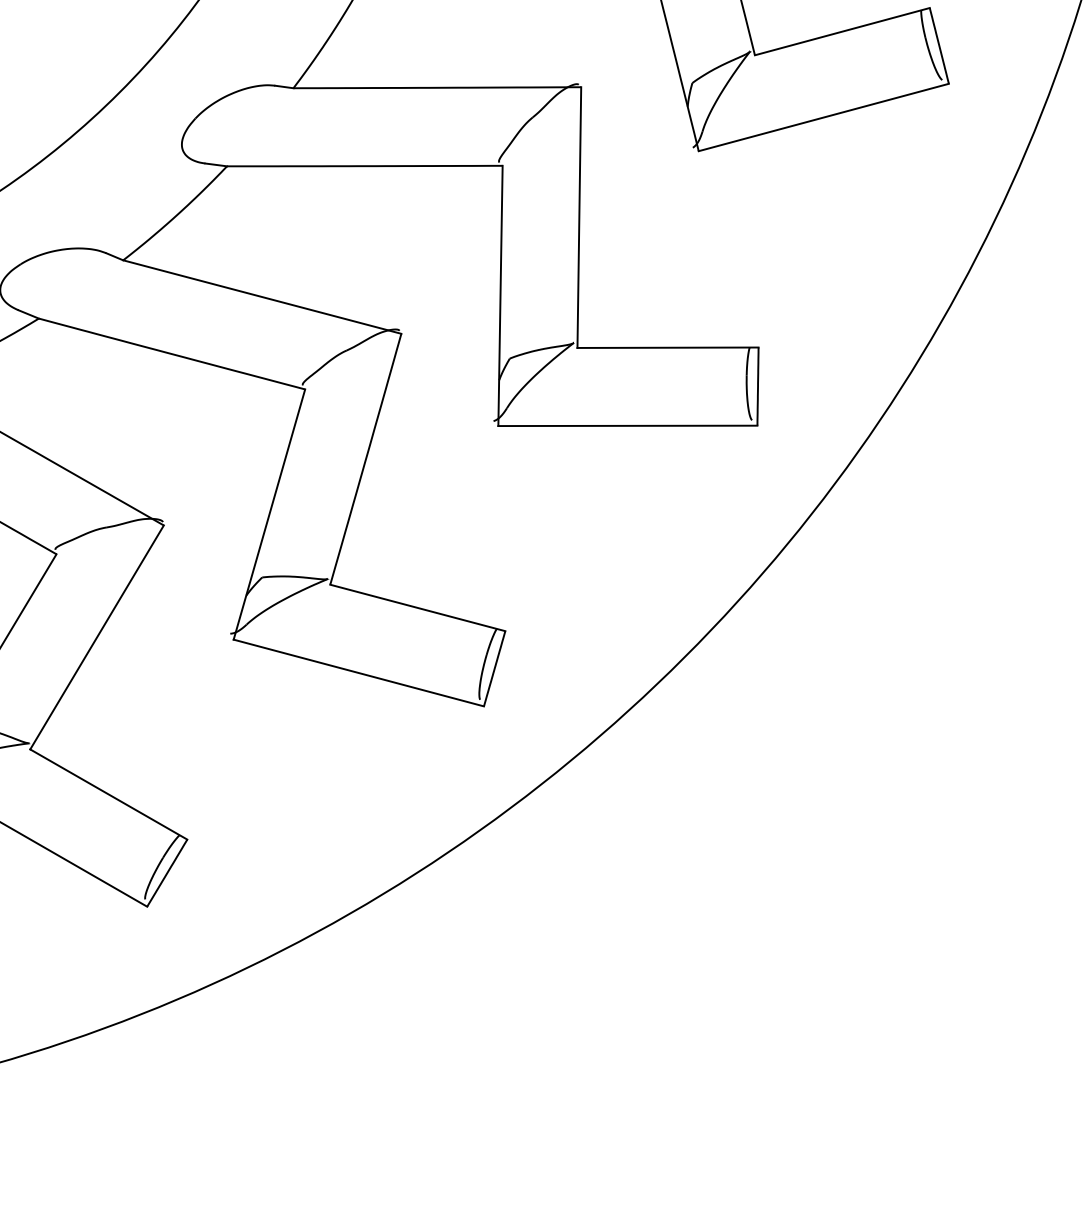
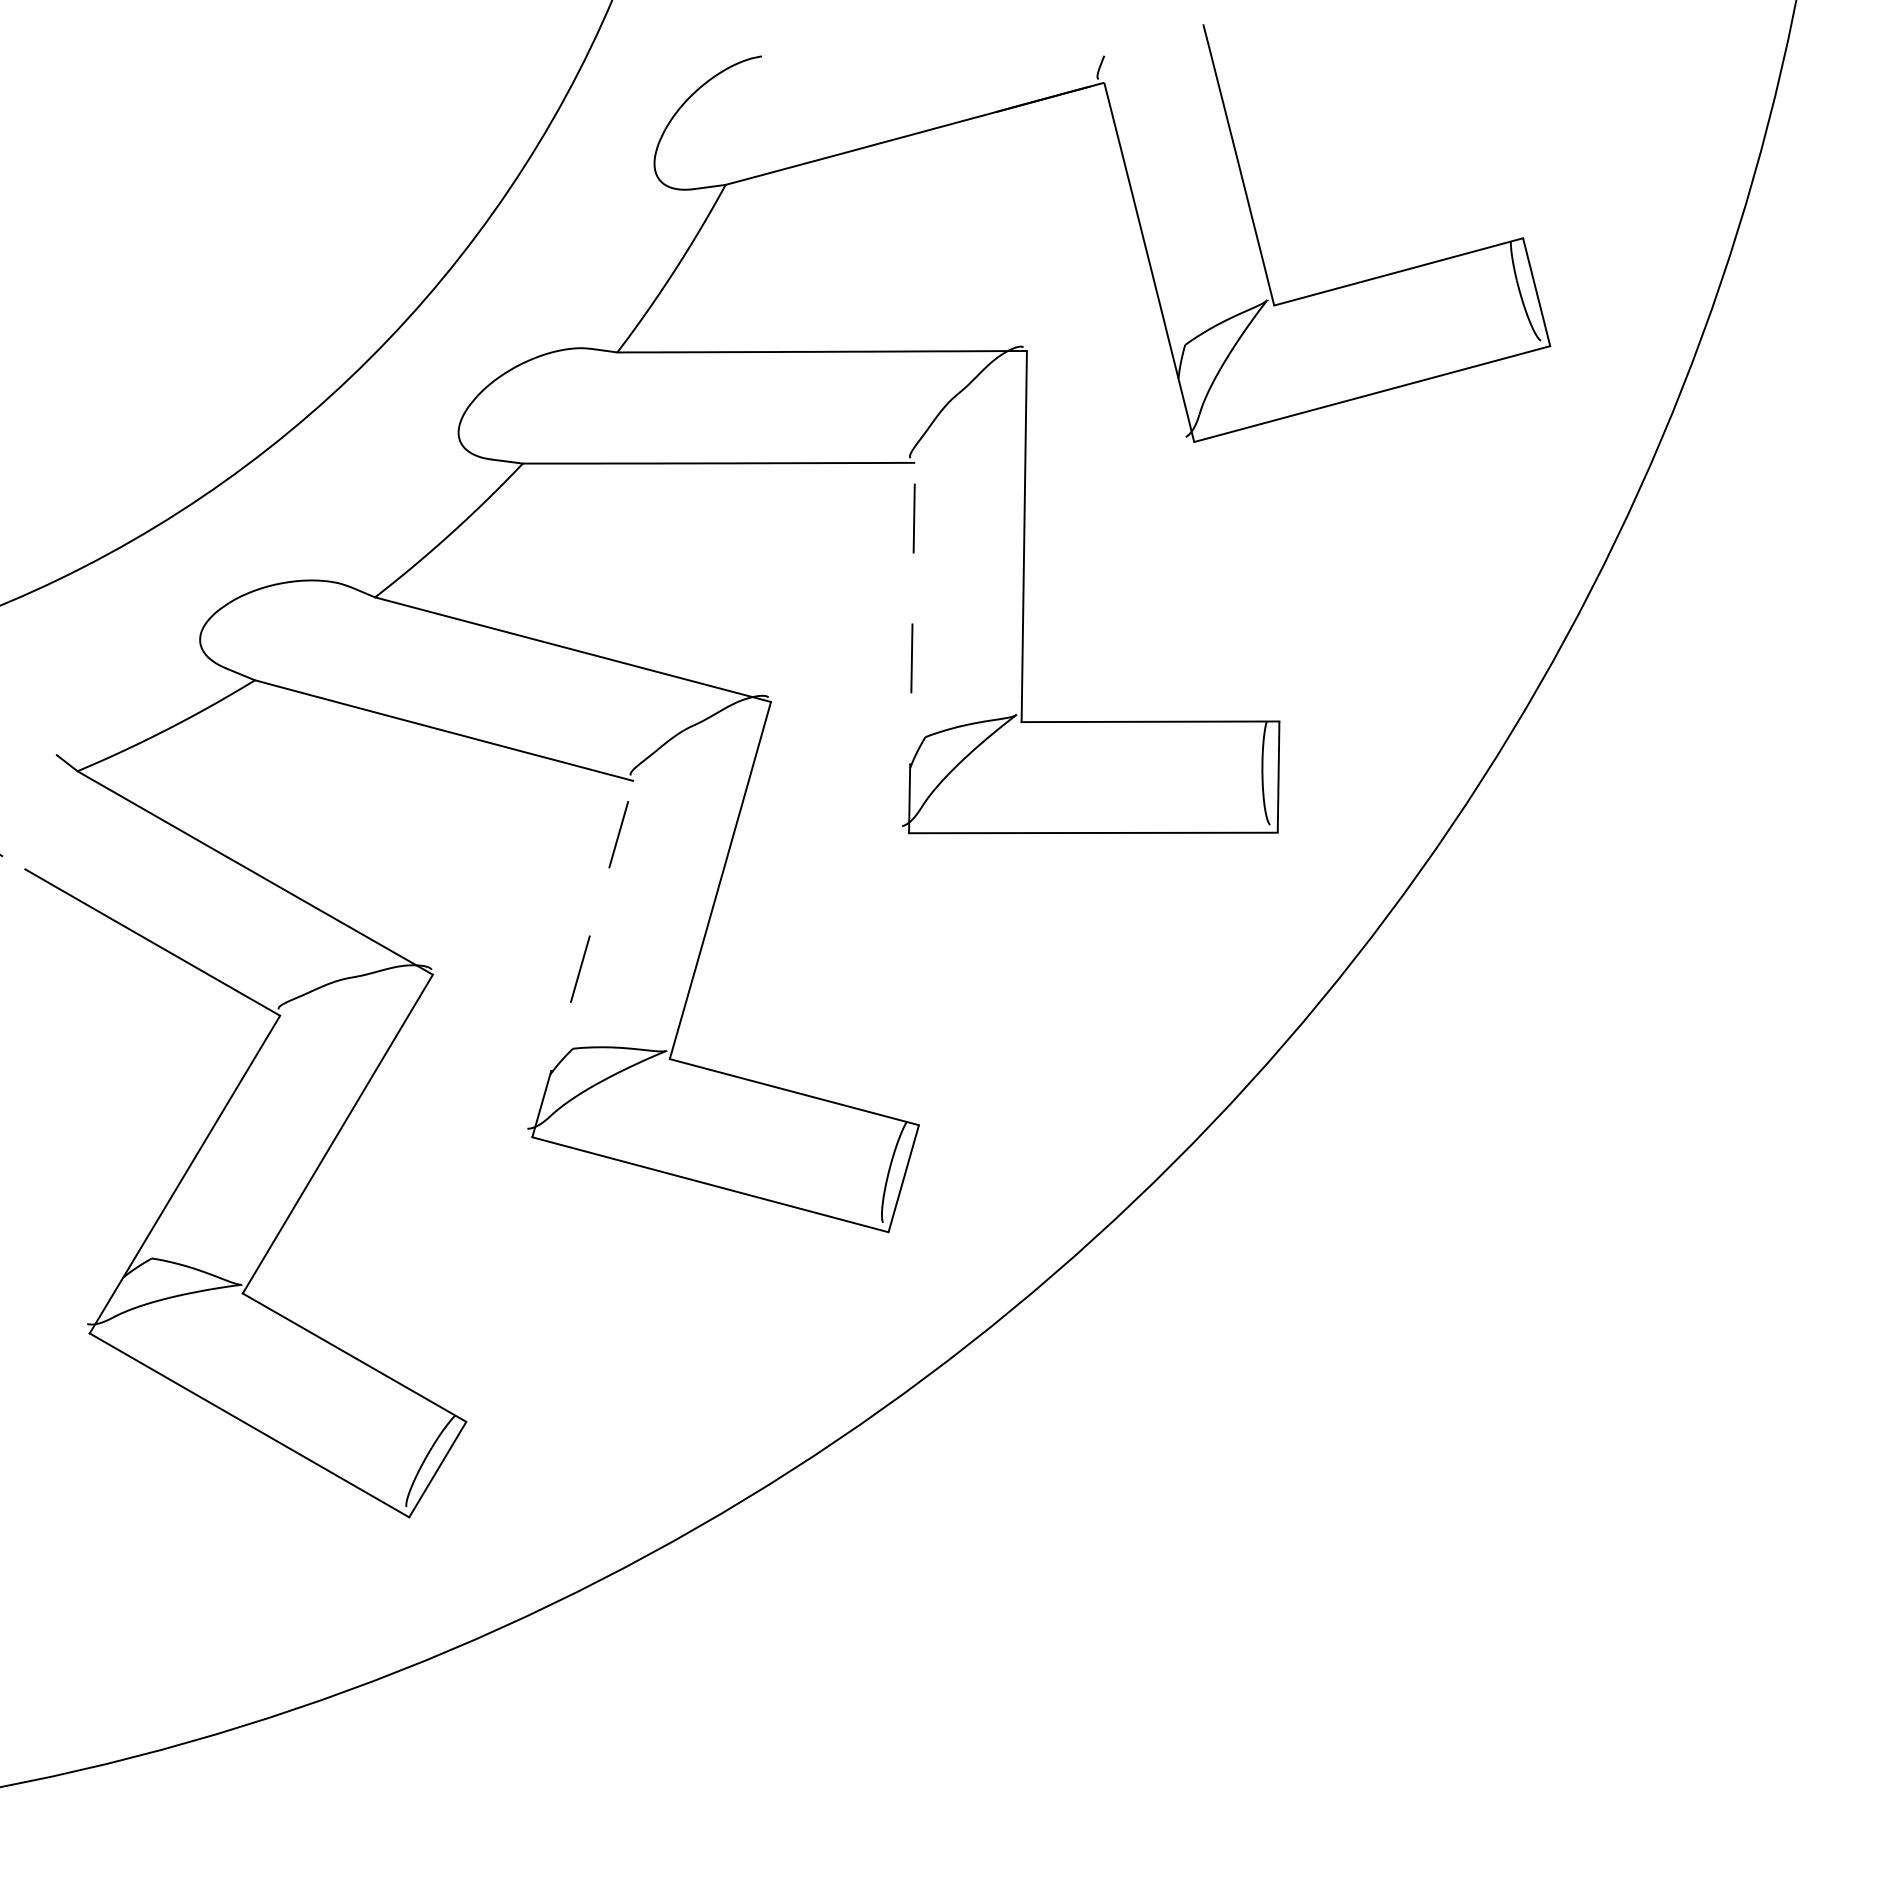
line: (500, 295) -> (912, 647), solid -> dashed
line: (269, 514) -> (583, 958), solid -> dashed

